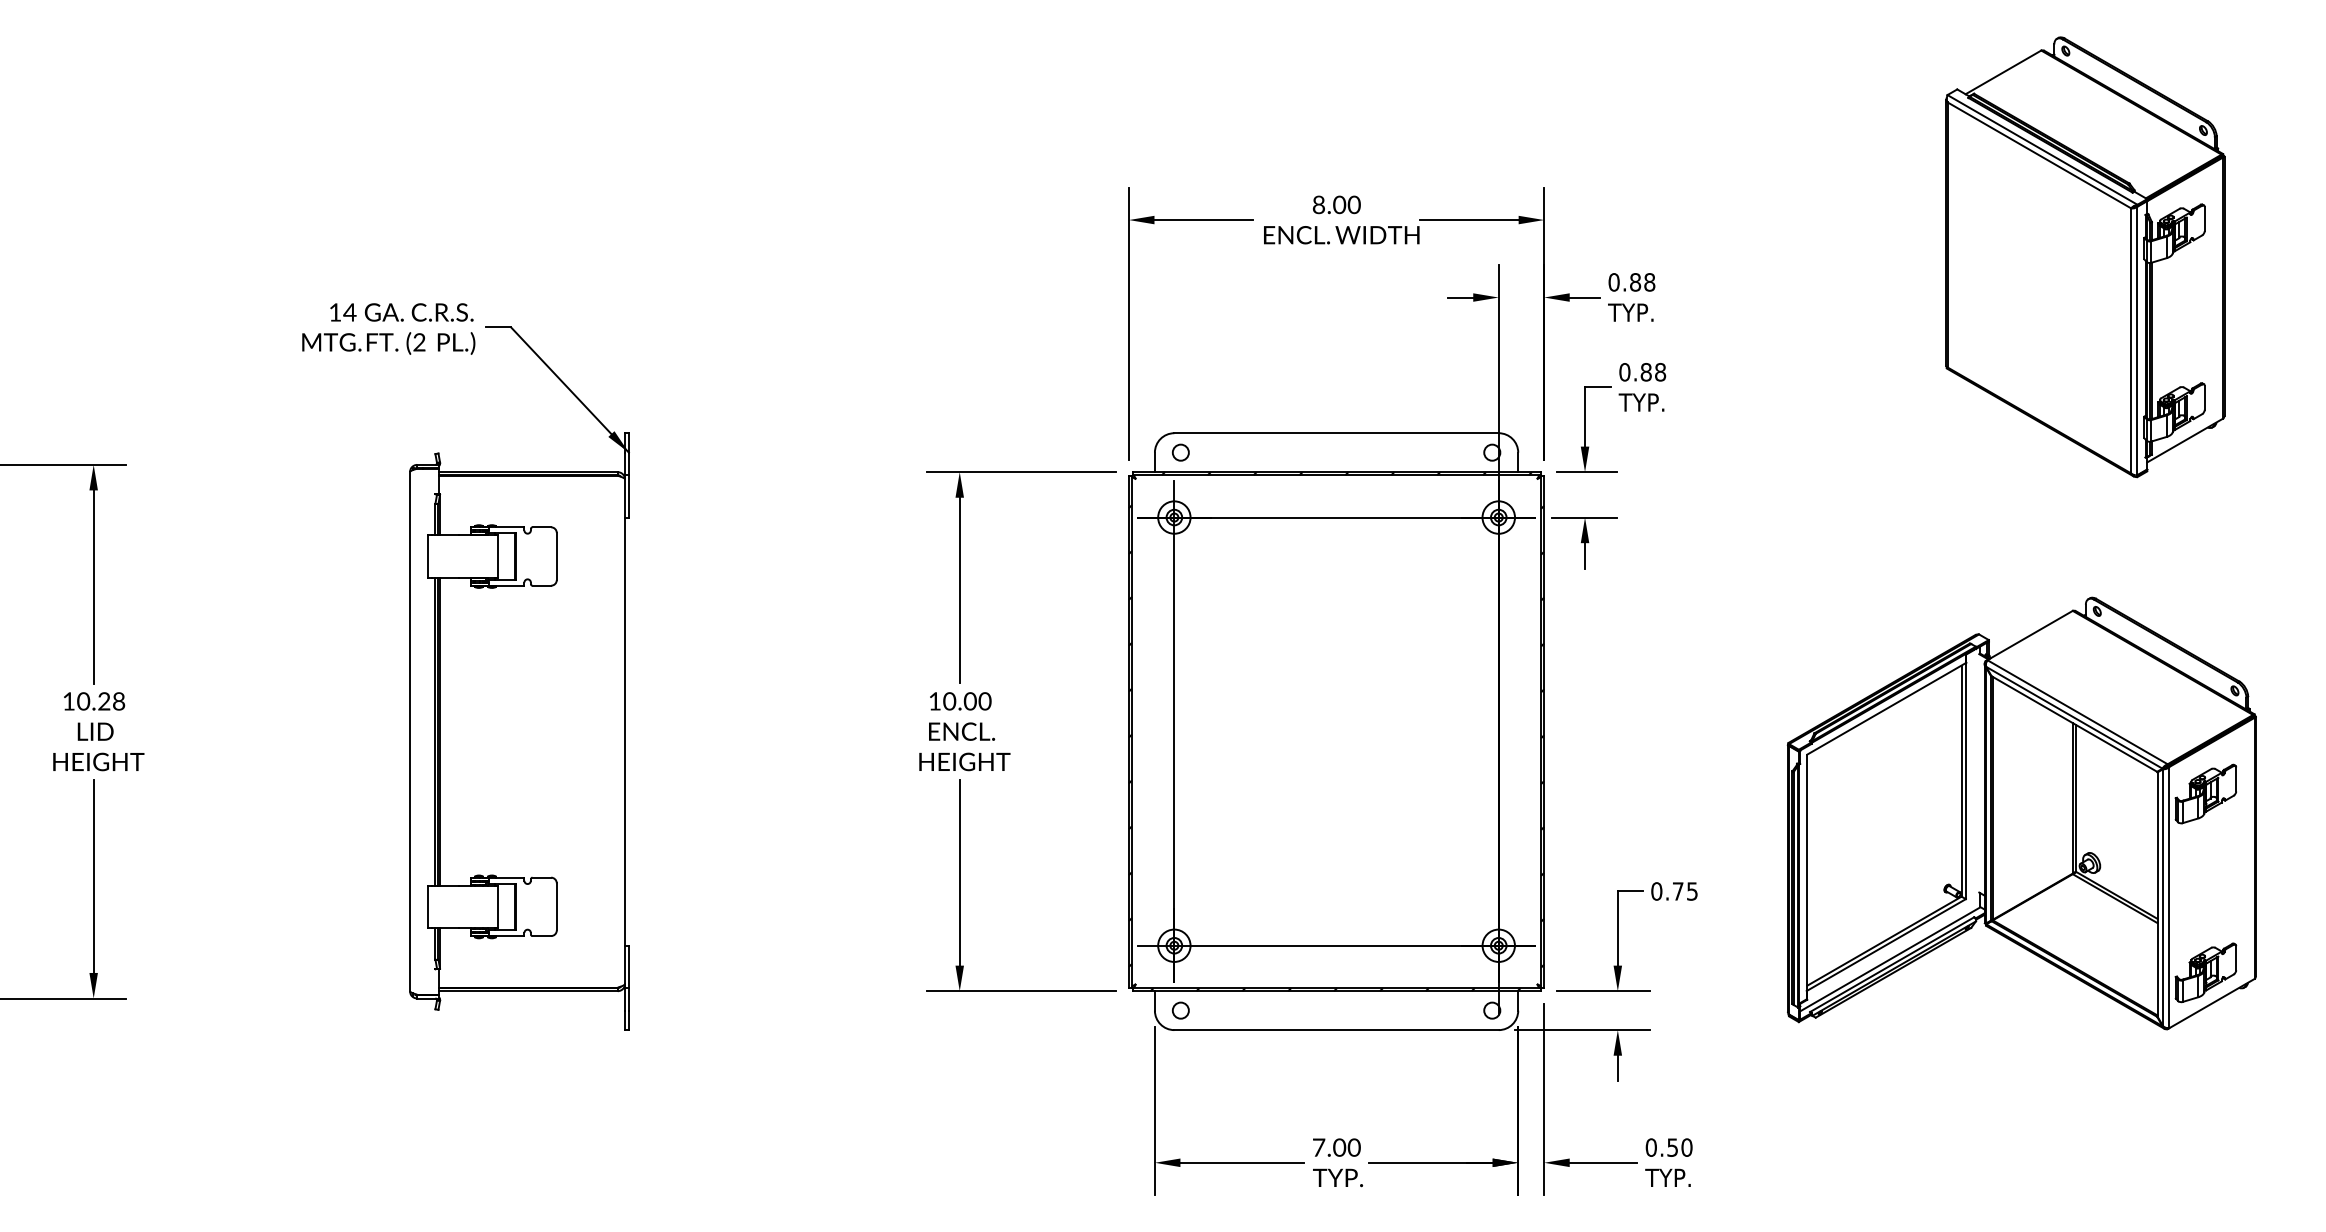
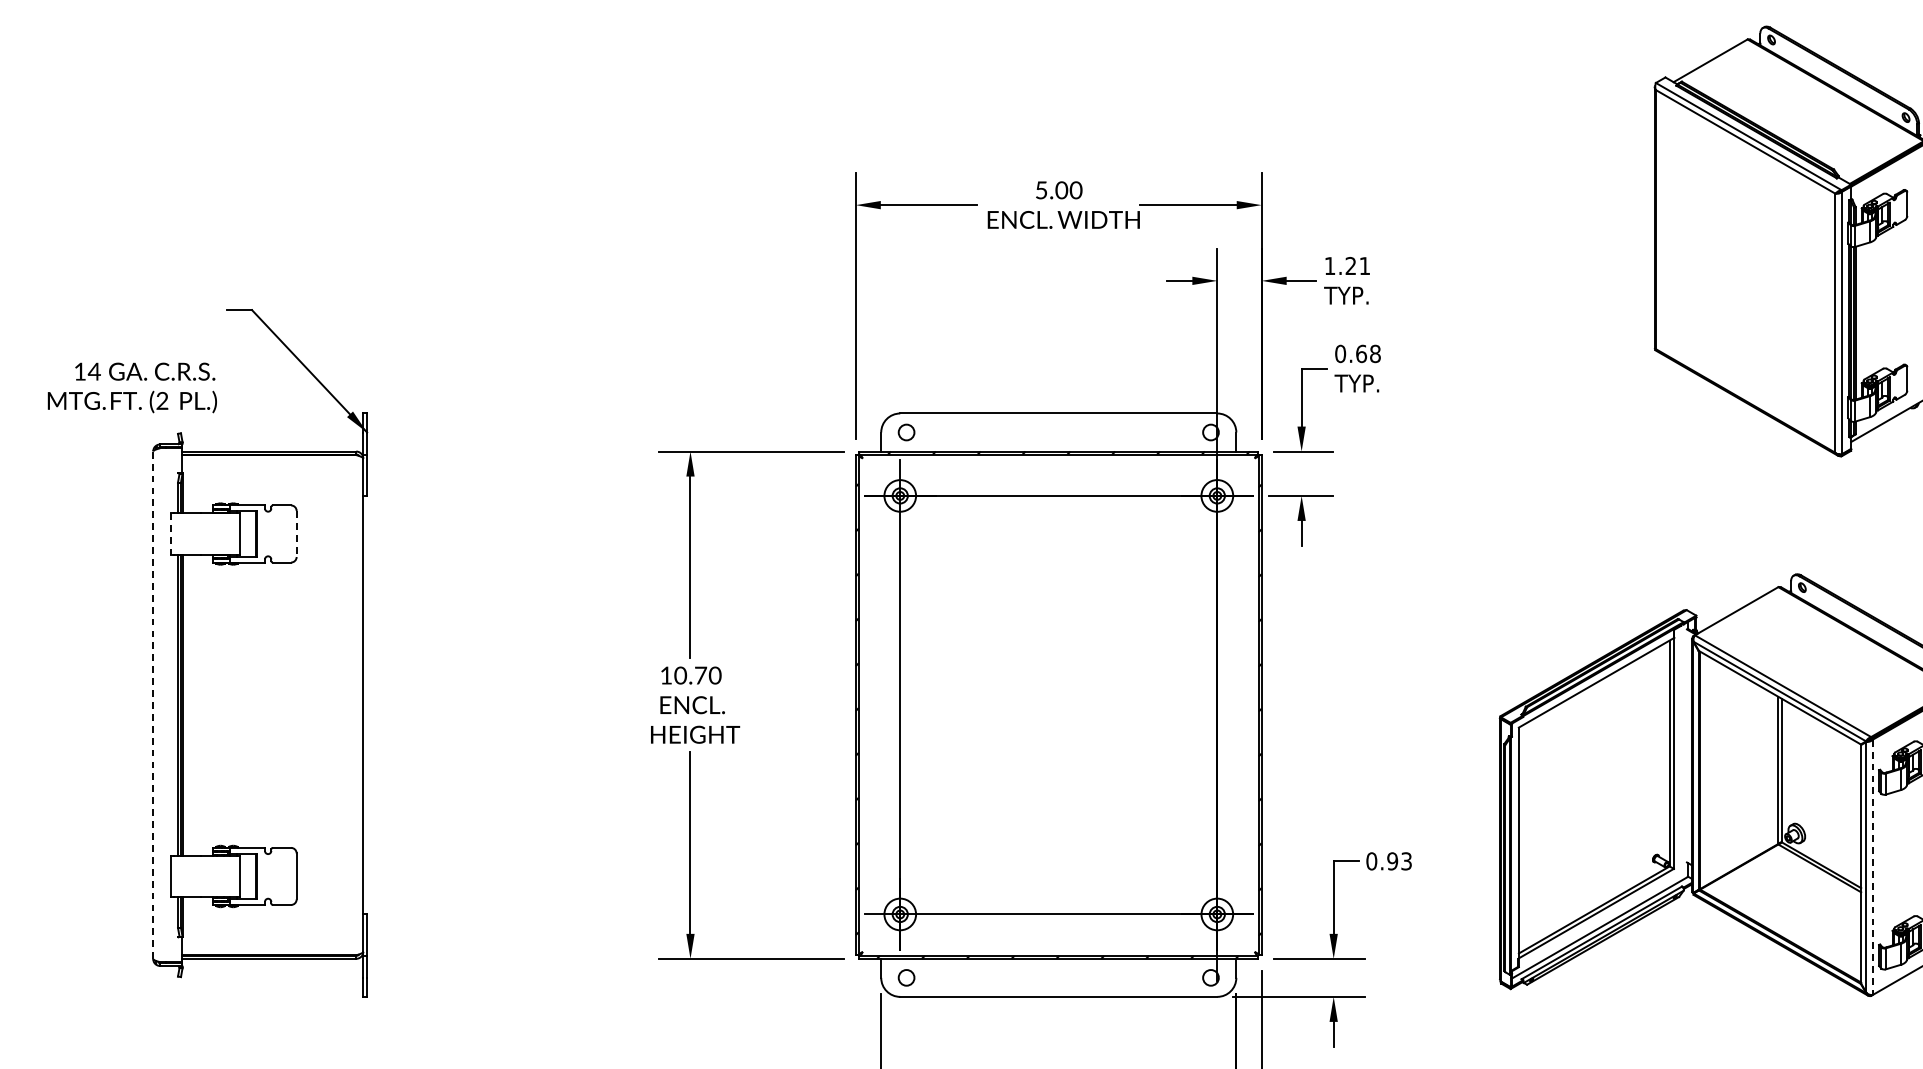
text: (1318, 204) -> (1041, 189), 8.00 -> 5.00
text: (1631, 282) -> (1347, 266), 0.88 -> 1.21
text: (388, 328) -> (132, 387), moved
text: (1645, 372) -> (1360, 354), 0.88 -> 0.68
line: (556, 556) -> (296, 533), solid -> dashed
line: (427, 557) -> (170, 534), solid -> dashed
text: (969, 701) -> (700, 675), 10.00 -> 10.70
line: (410, 731) -> (153, 705), solid -> dashed
text: (1684, 891) -> (1398, 861), 0.75 -> 0.93
line: (2169, 897) -> (1872, 867), solid -> dashed

